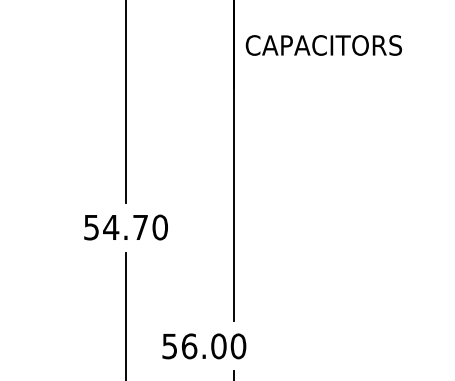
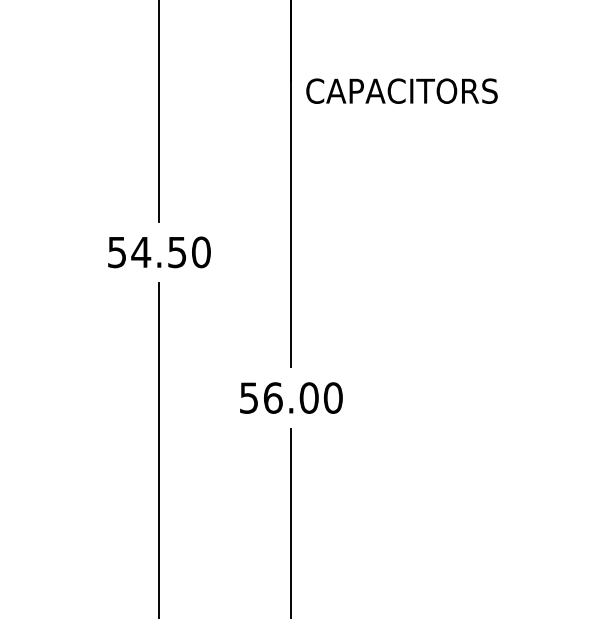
text: (323, 44) -> (401, 90), moved
text: (140, 227) -> (177, 252), 54.70 -> 54.50
text: (204, 345) -> (291, 397), moved

